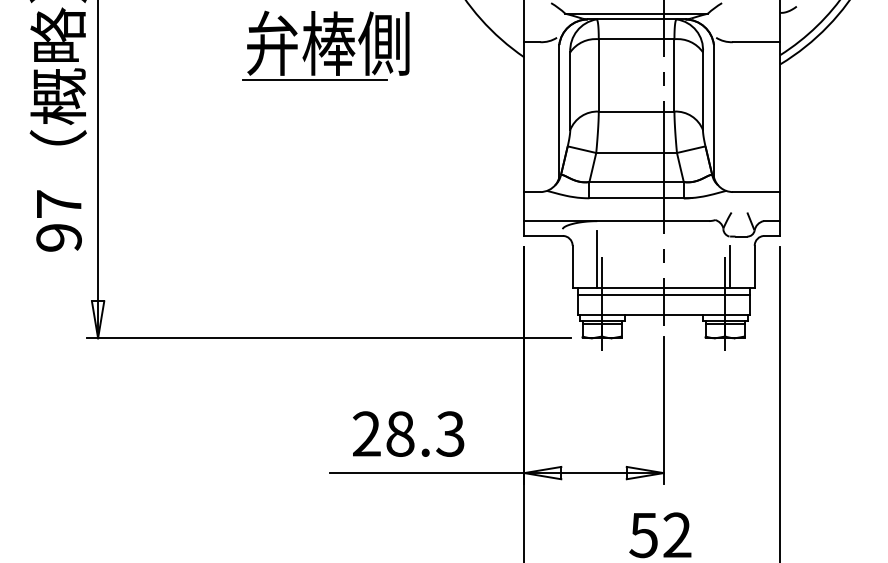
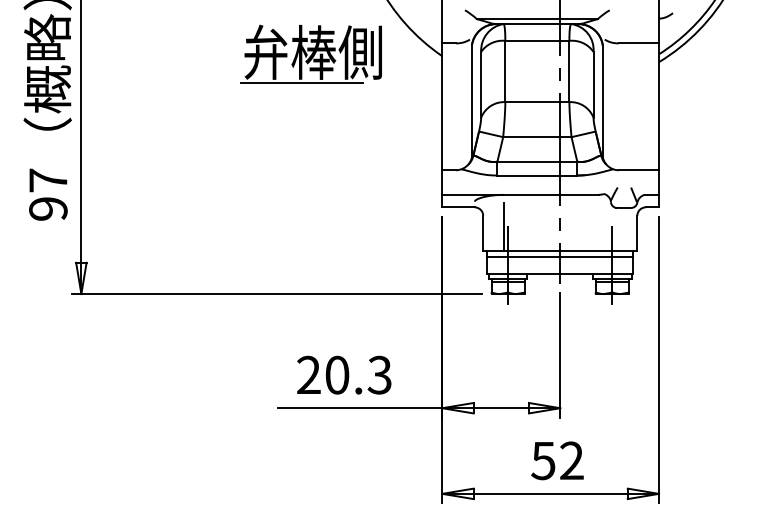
part: (324, 44) -> (310, 53), moved
line: (730, 266) -> (616, 233), removed
text: (400, 433) -> (337, 374), 28.3 -> 20.3

